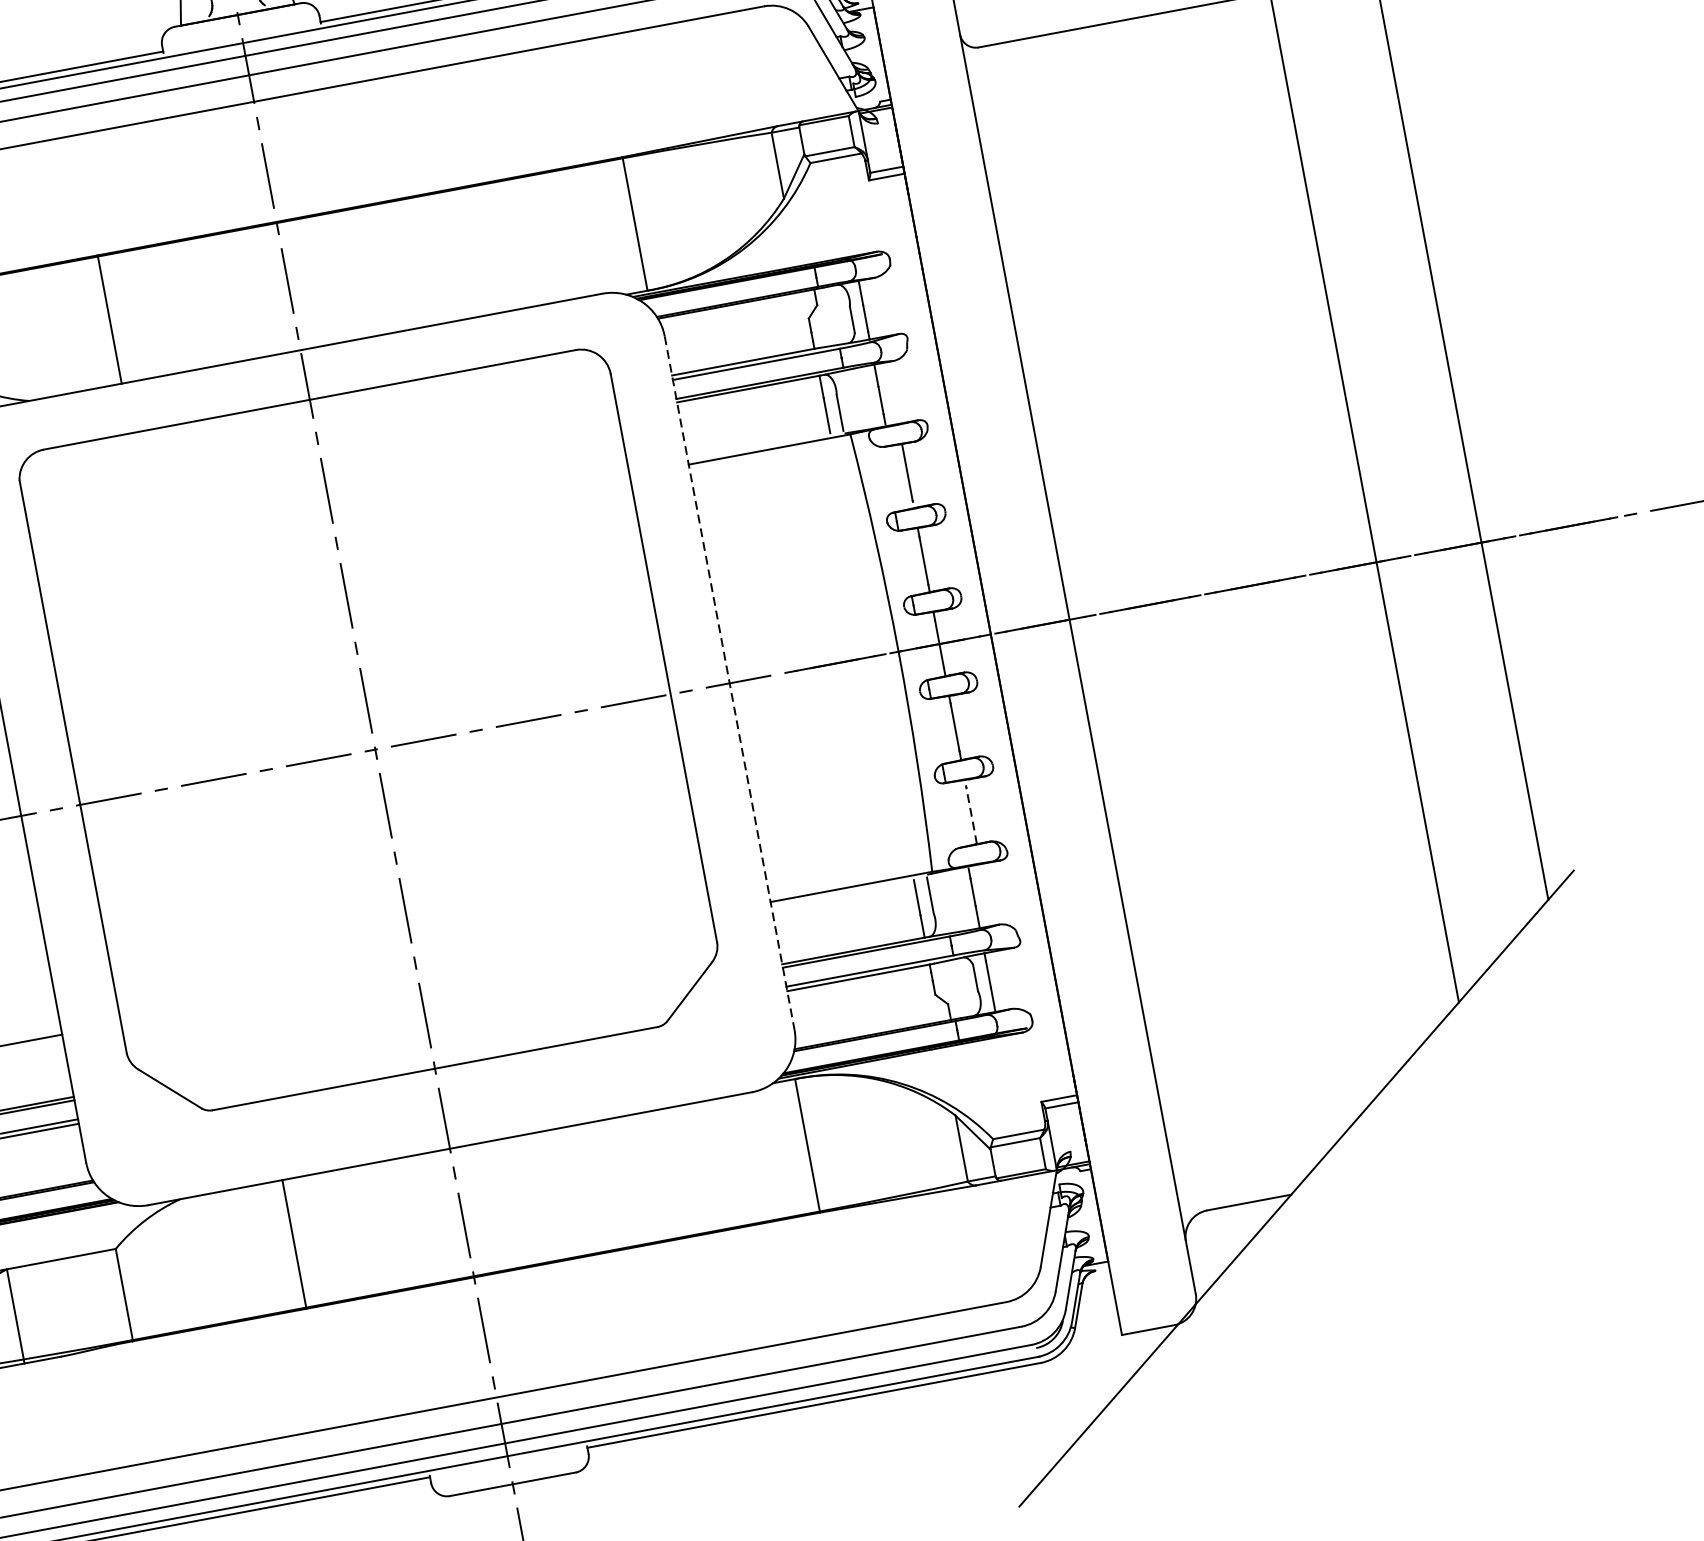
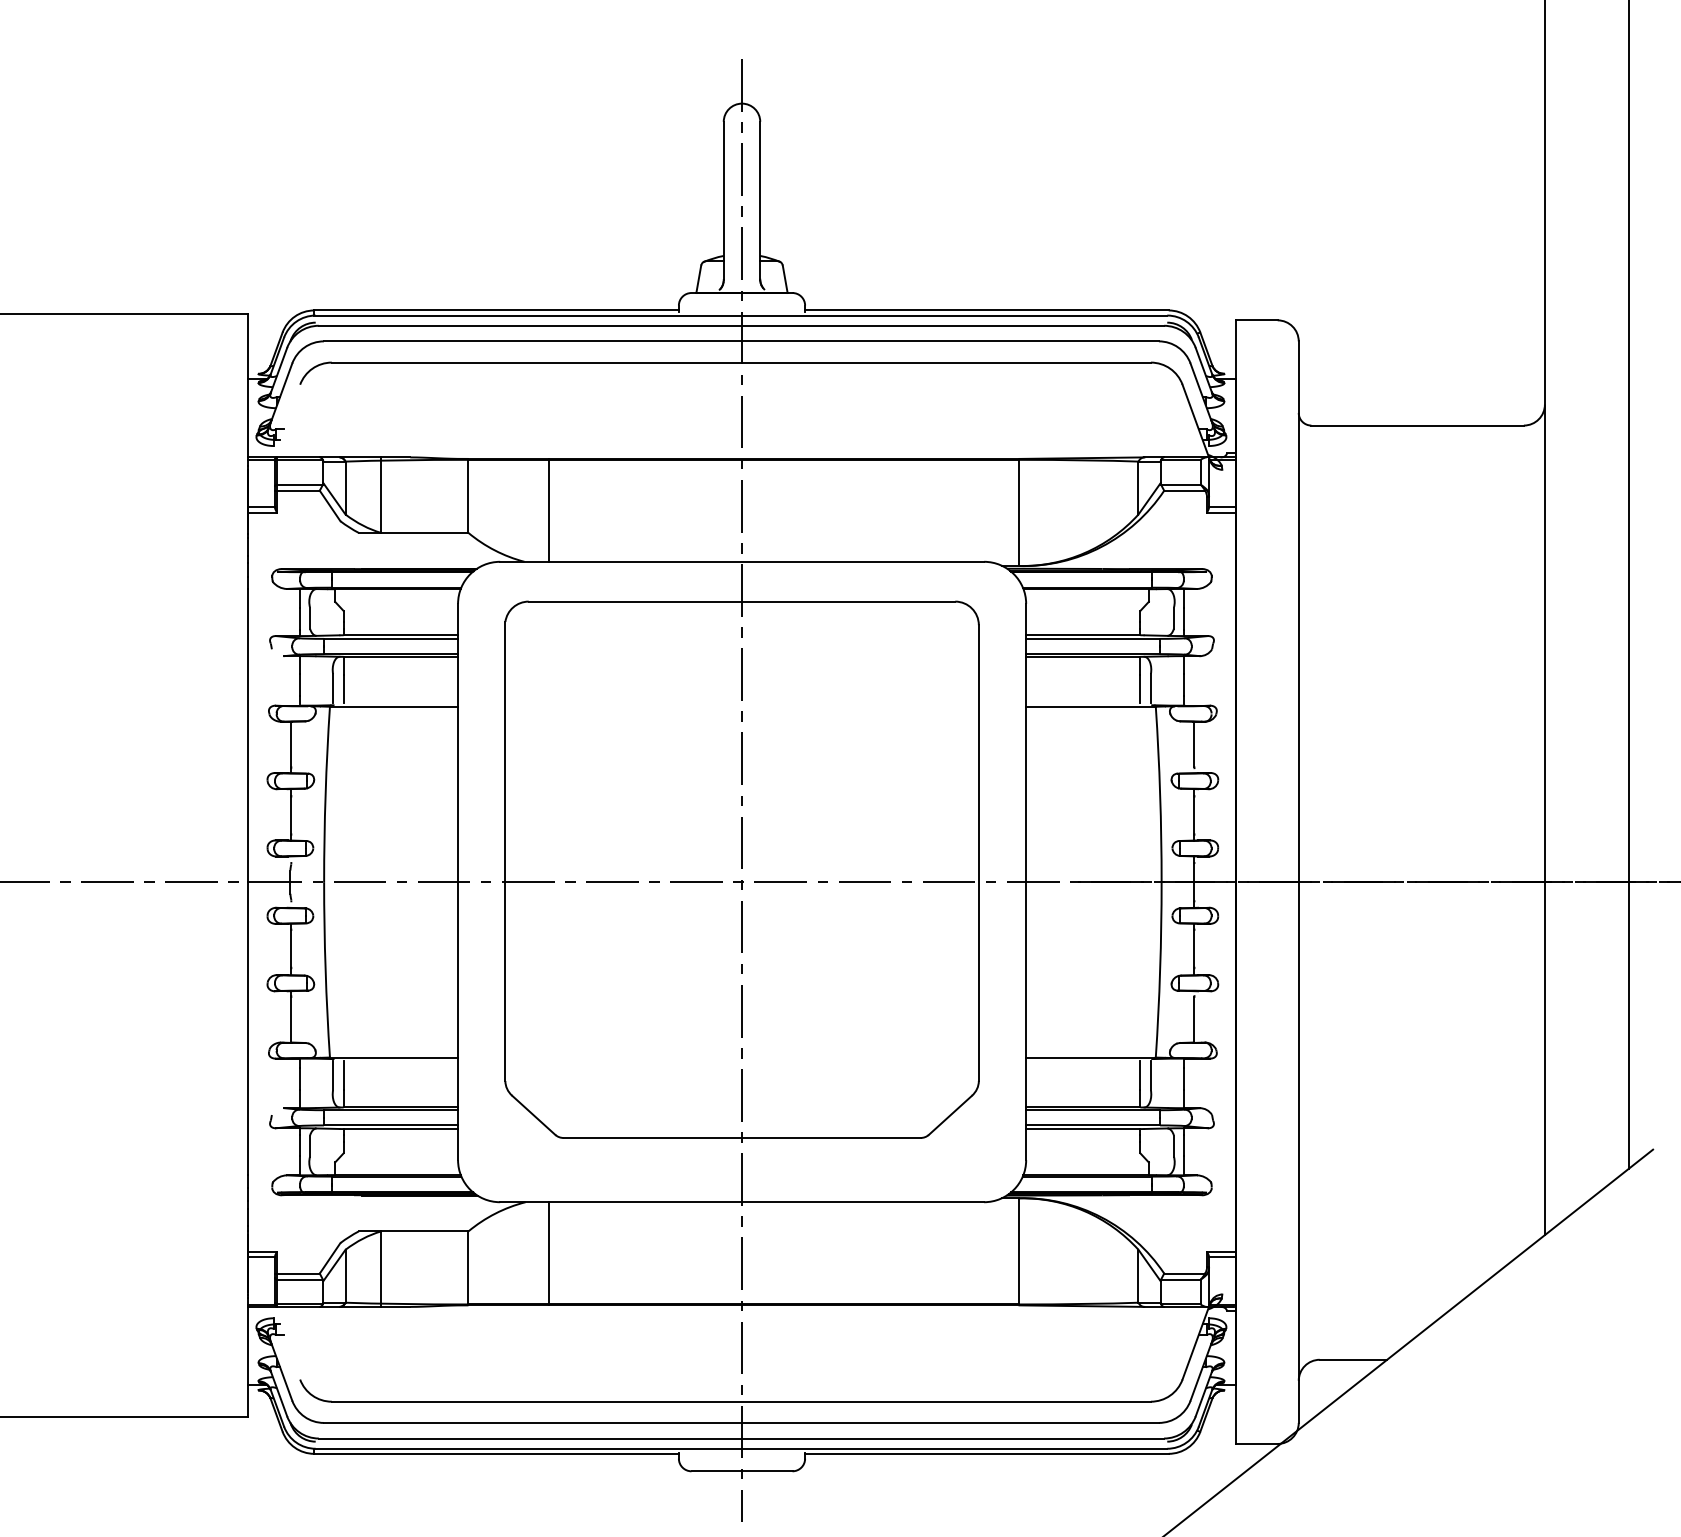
line: (109, 318) -> (548, 509), moved
line: (730, 683) -> (1026, 882), dashed -> solid
line: (971, 815) -> (1194, 1019), dashed -> solid
line: (294, 1244) -> (548, 1253), moved

